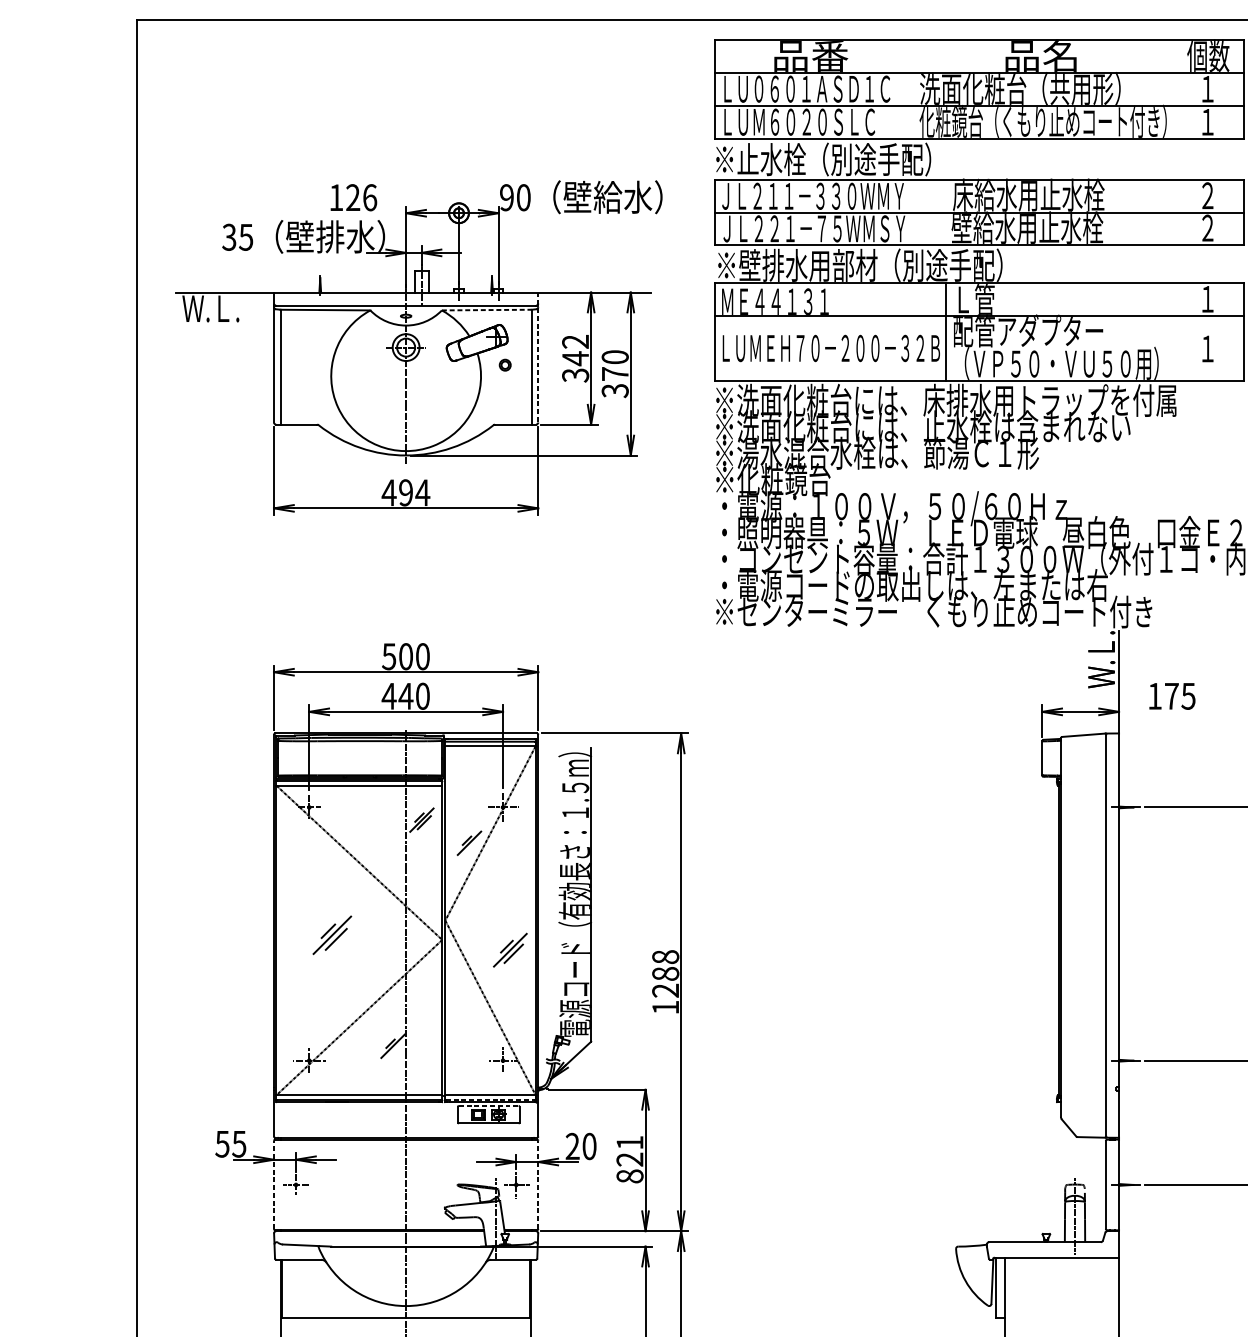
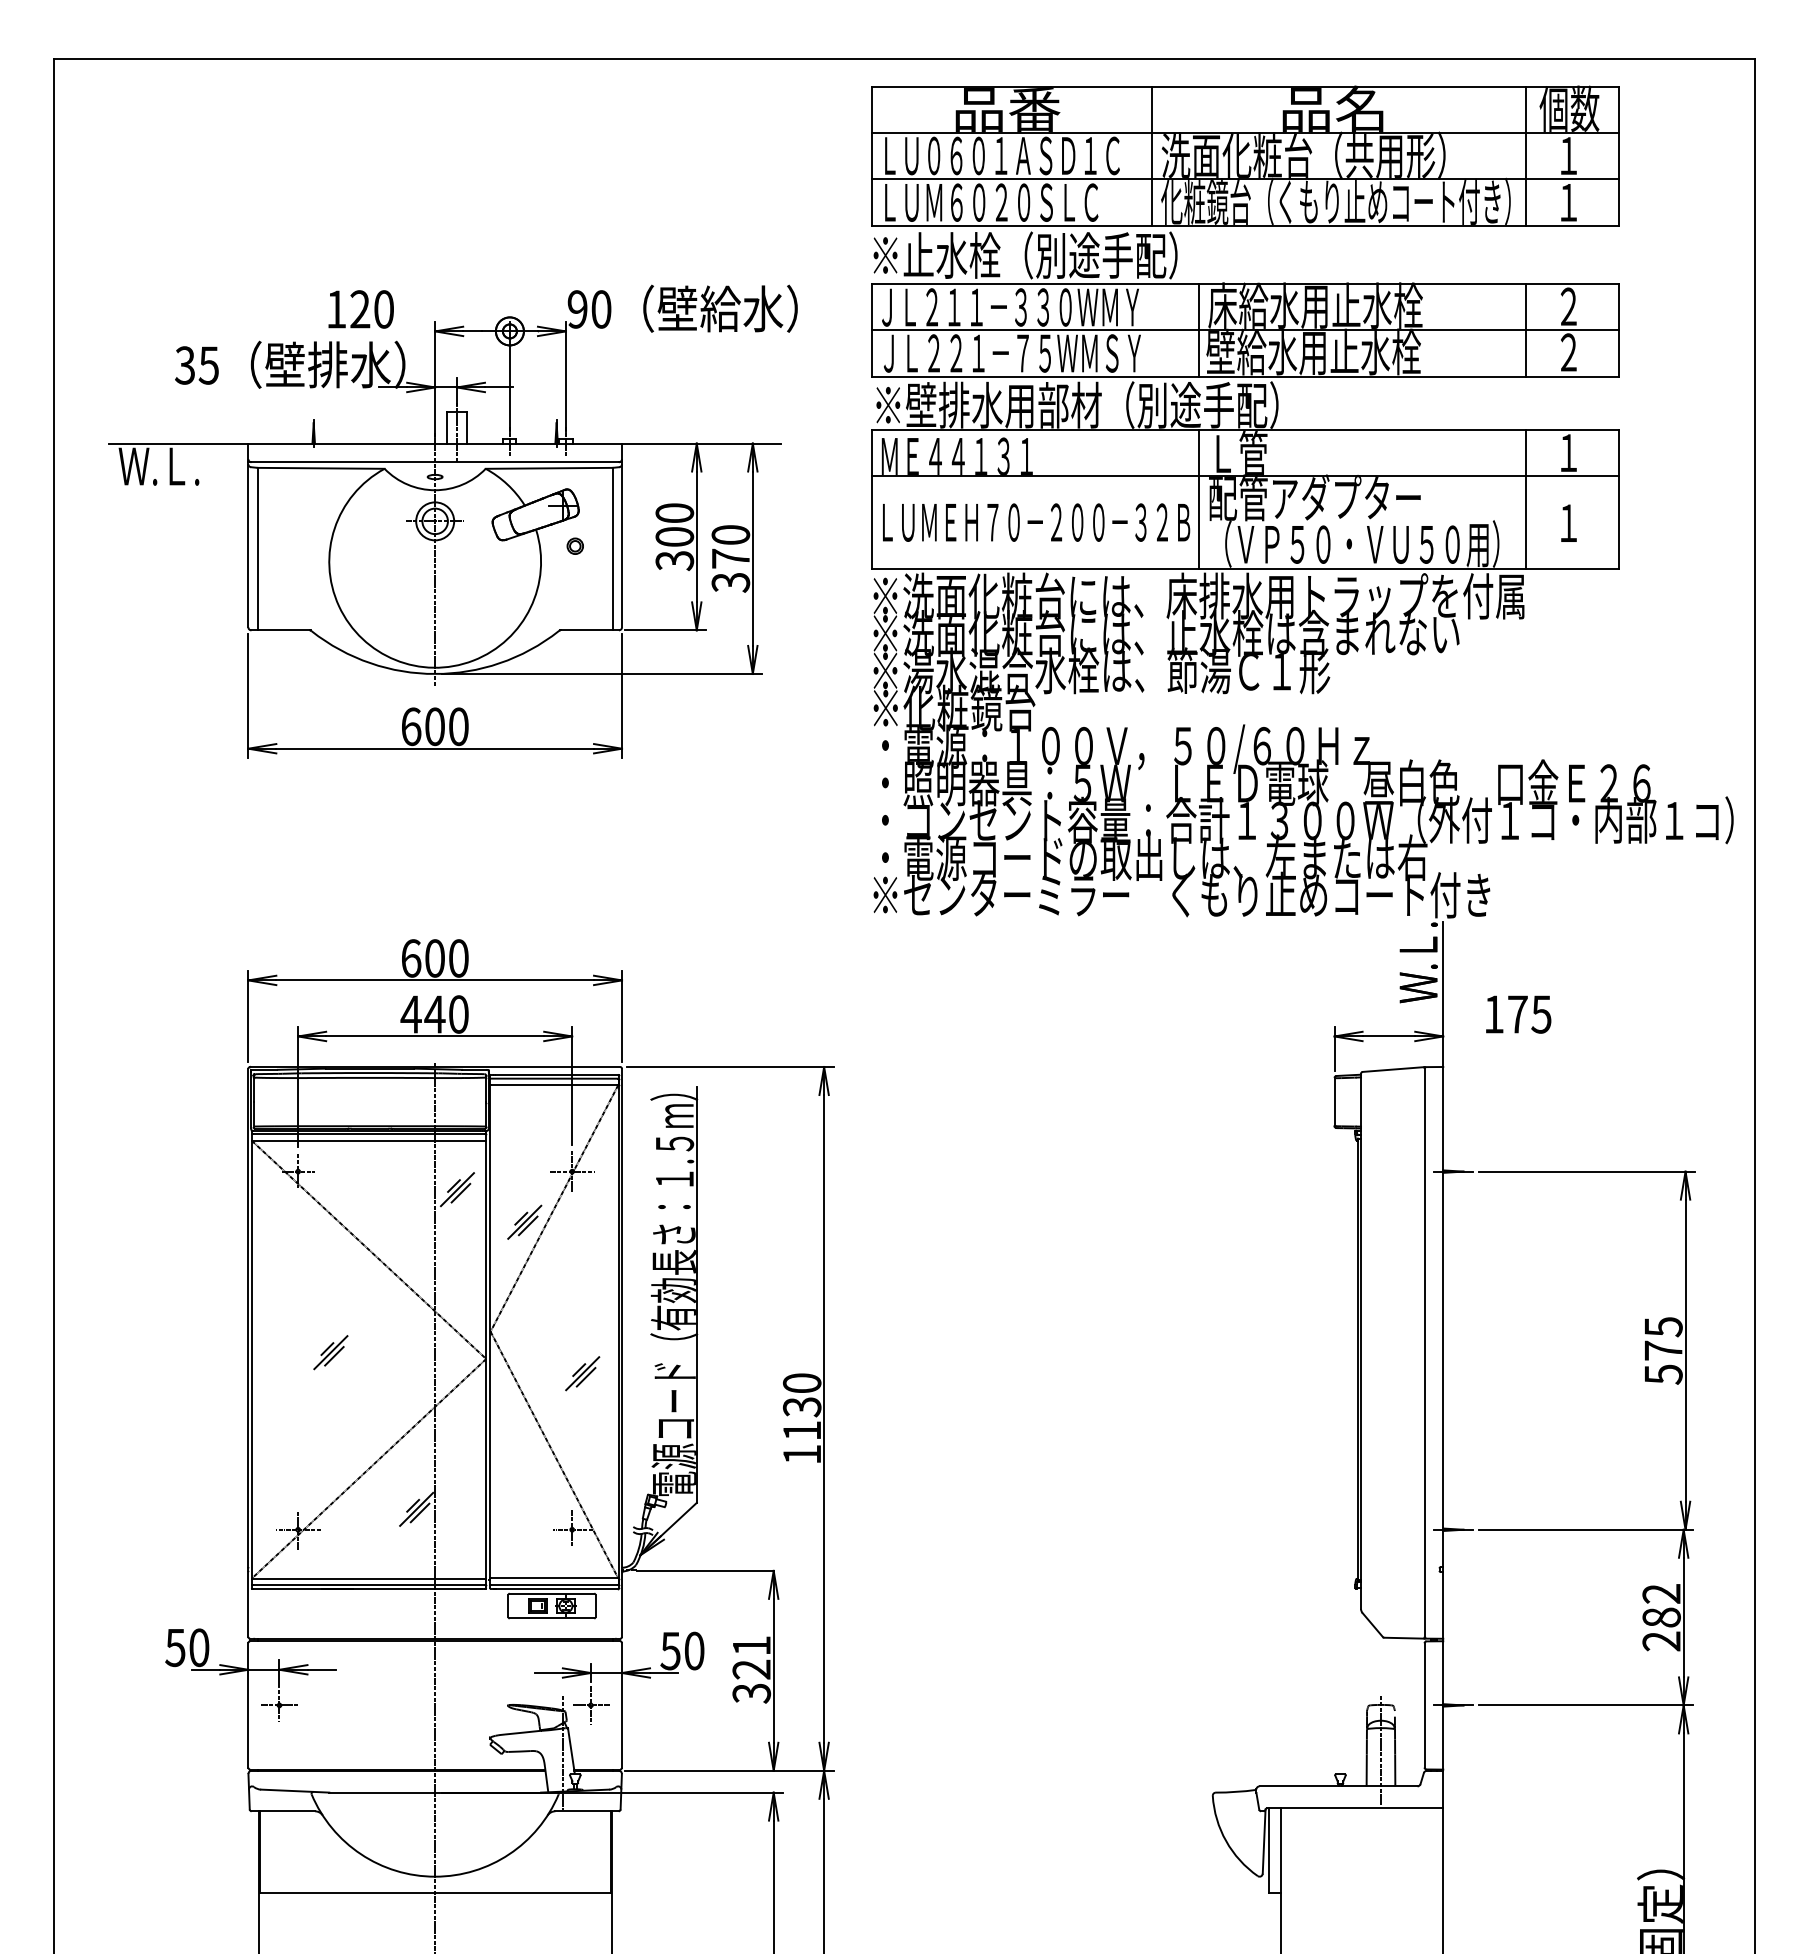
line: (913, 88) -> (1152, 155), added
line: (1177, 88) -> (1525, 155), added
text: (370, 197) -> (384, 309), 126 -> 120
line: (945, 212) -> (1198, 330), added
line: (1177, 212) -> (1525, 330), added
line: (486, 310) -> (549, 468), dashed -> solid
line: (1177, 332) -> (1525, 499), added
text: (575, 350) -> (674, 525), 342 -> 300
line: (538, 357) -> (622, 535), dashed -> solid
text: (405, 492) -> (434, 726), 494 -> 600
text: (388, 656) -> (410, 958), 500 -> 600
line: (471, 845) -> (527, 1225), added
part: (332, 935) -> (330, 1352), size x0.62
part: (510, 950) -> (582, 1373), size x0.71
text: (665, 973) -> (801, 1406), 1288 -> 1130
line: (395, 1048) -> (419, 1512), added
line: (490, 1099) -> (554, 1584), dashed -> solid
line: (489, 1105) -> (552, 1593), dashed -> solid
text: (239, 1143) -> (199, 1647), 55 -> 50
text: (572, 1146) -> (670, 1650), 20 -> 50
text: (629, 1176) -> (751, 1693), 821 -> 321
line: (274, 1184) -> (248, 1704), dashed -> solid
line: (538, 1184) -> (622, 1704), dashed -> solid

